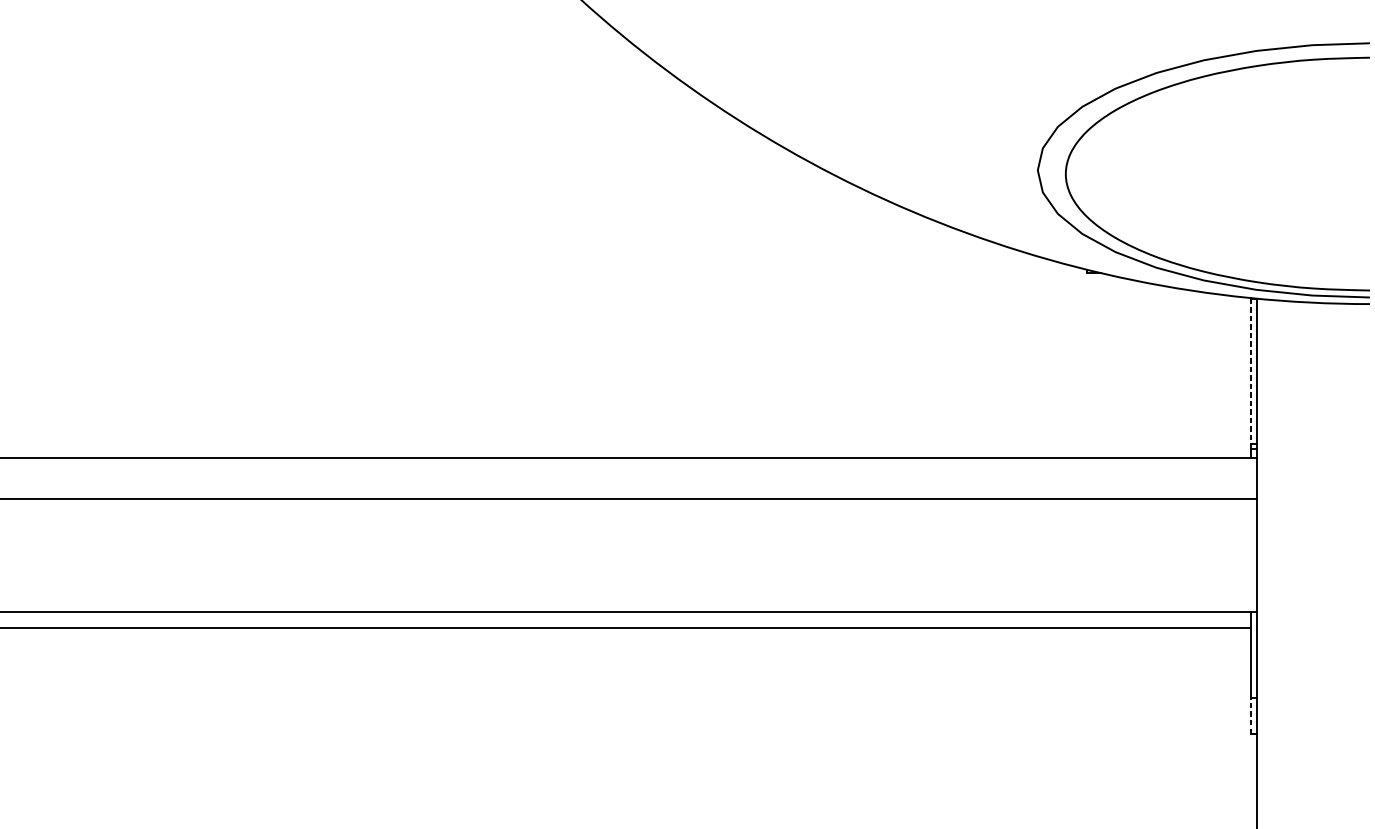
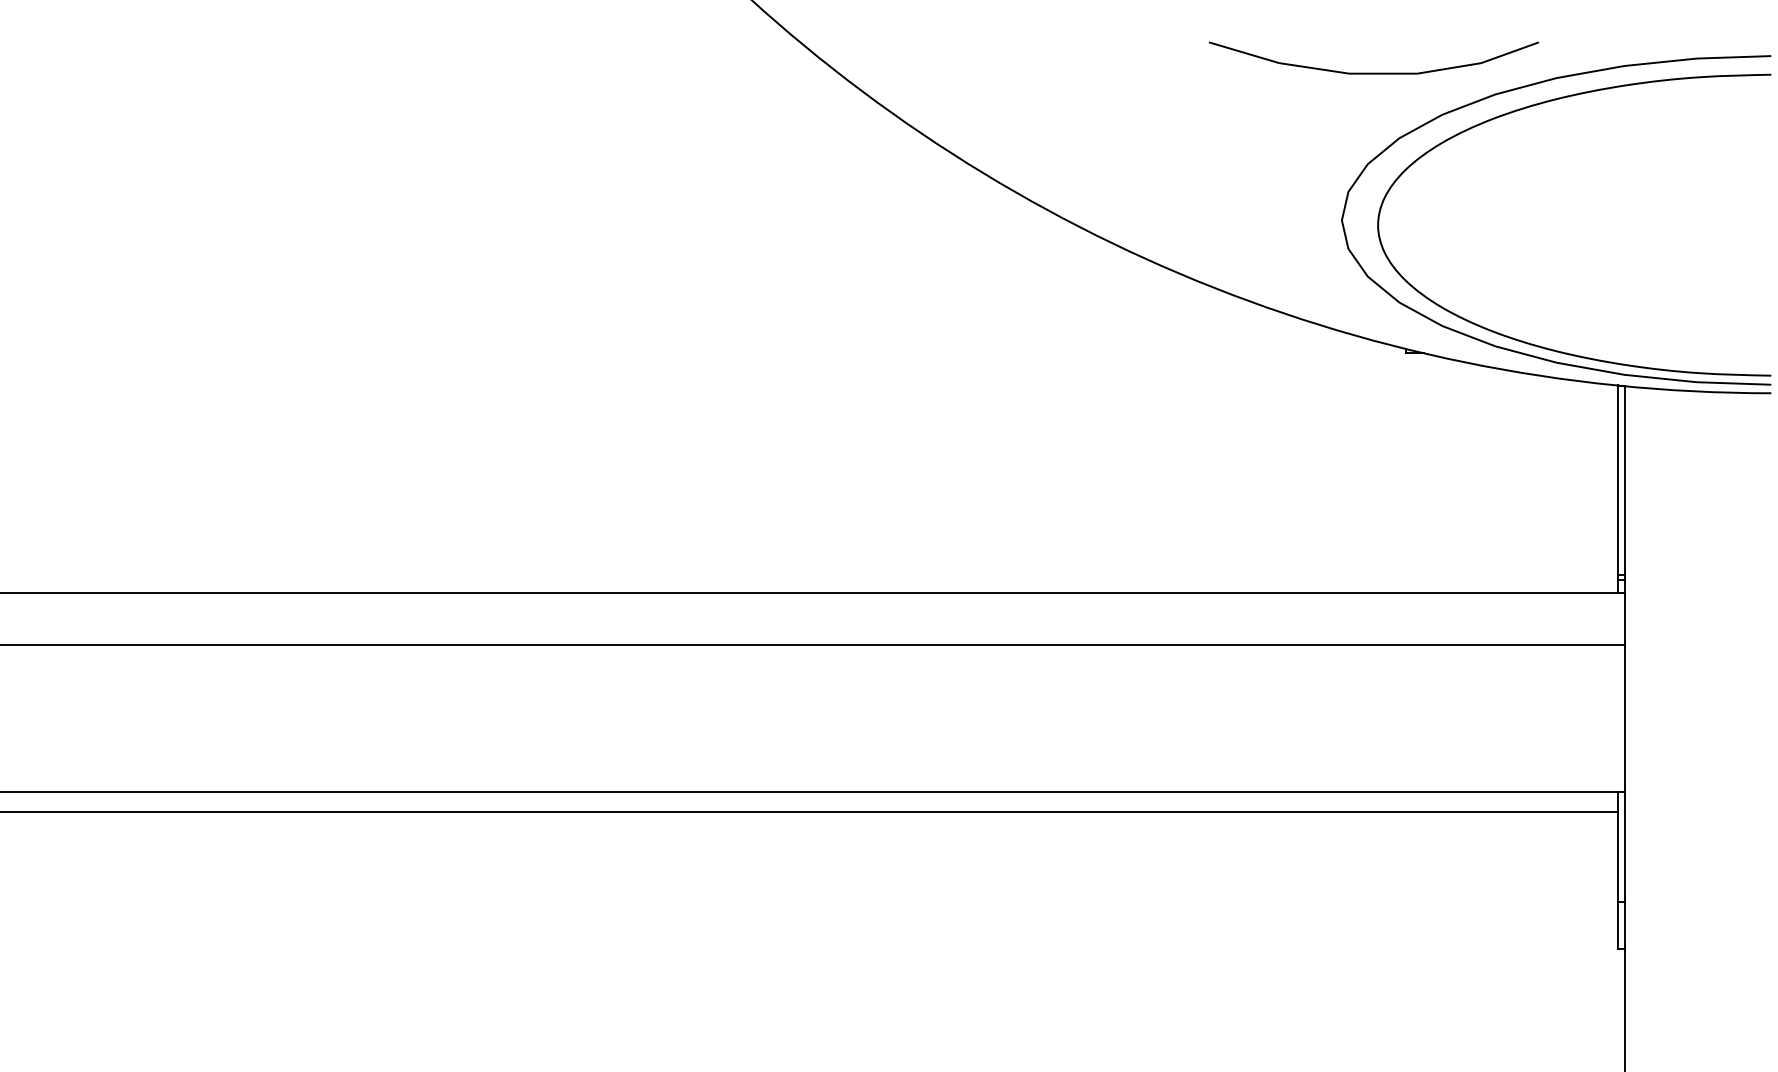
part: (1062, 55) -> (1373, 72), added
line: (1250, 371) -> (1617, 480), dashed -> solid
line: (1250, 715) -> (1617, 924), dashed -> solid

